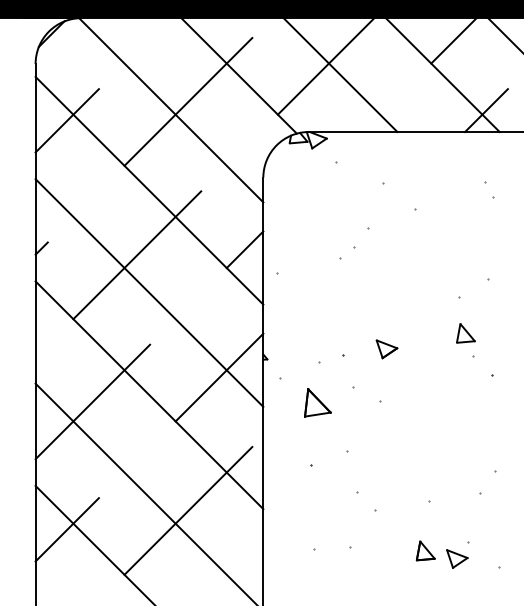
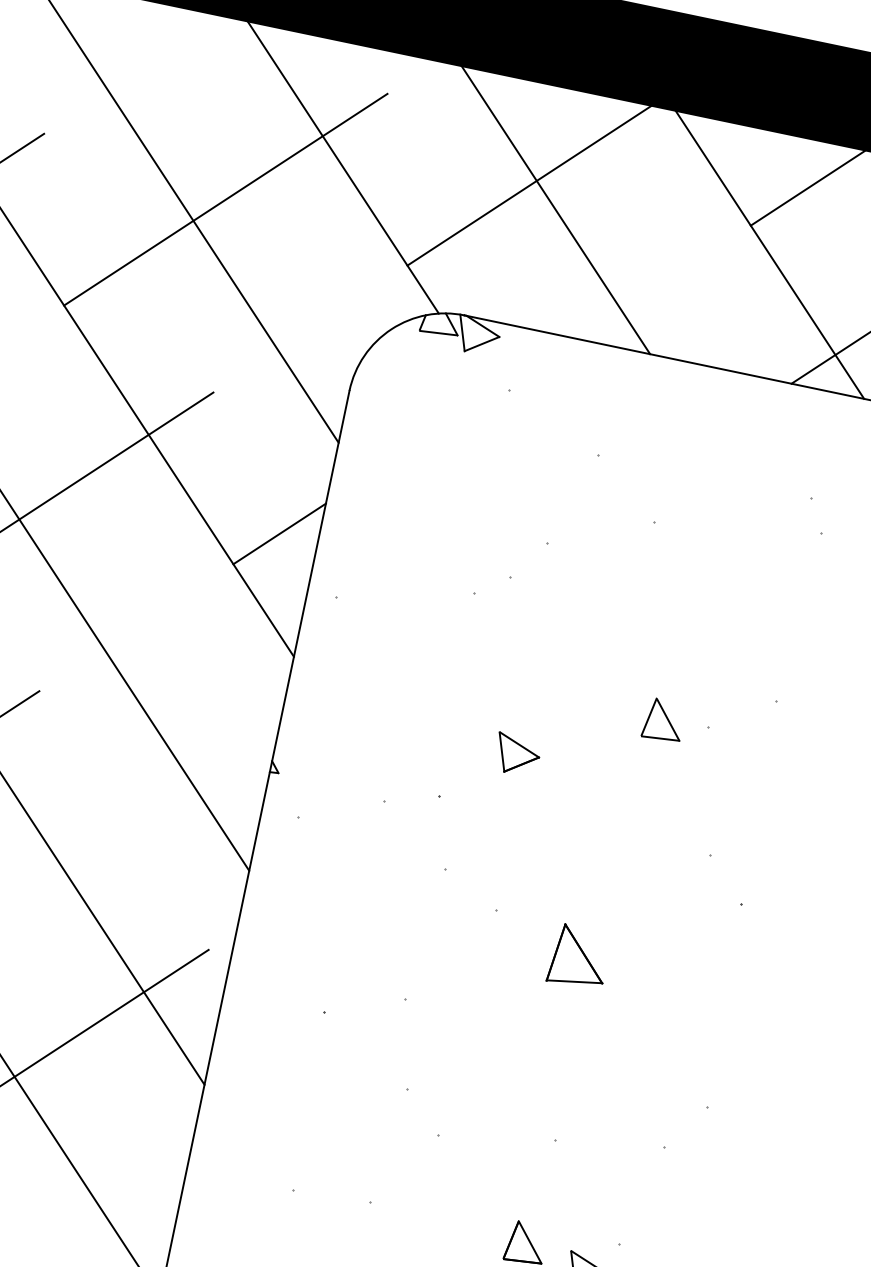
part: (465, 333) -> (663, 720), moved
part: (386, 349) -> (516, 755), moved
line: (219, 377) -> (170, 790), removed
part: (317, 402) -> (579, 956), moved

